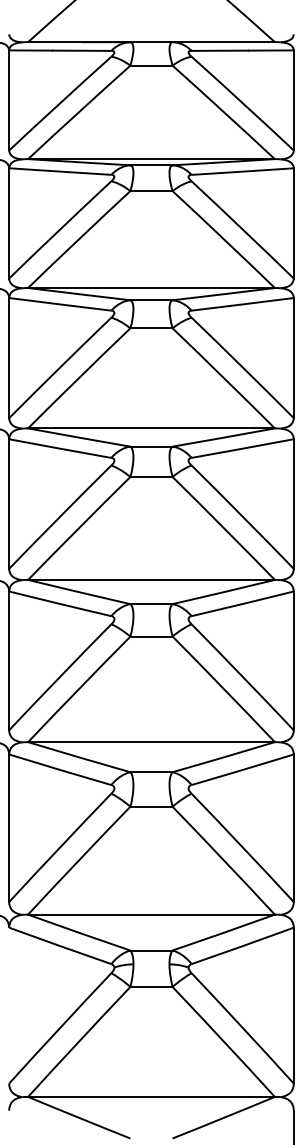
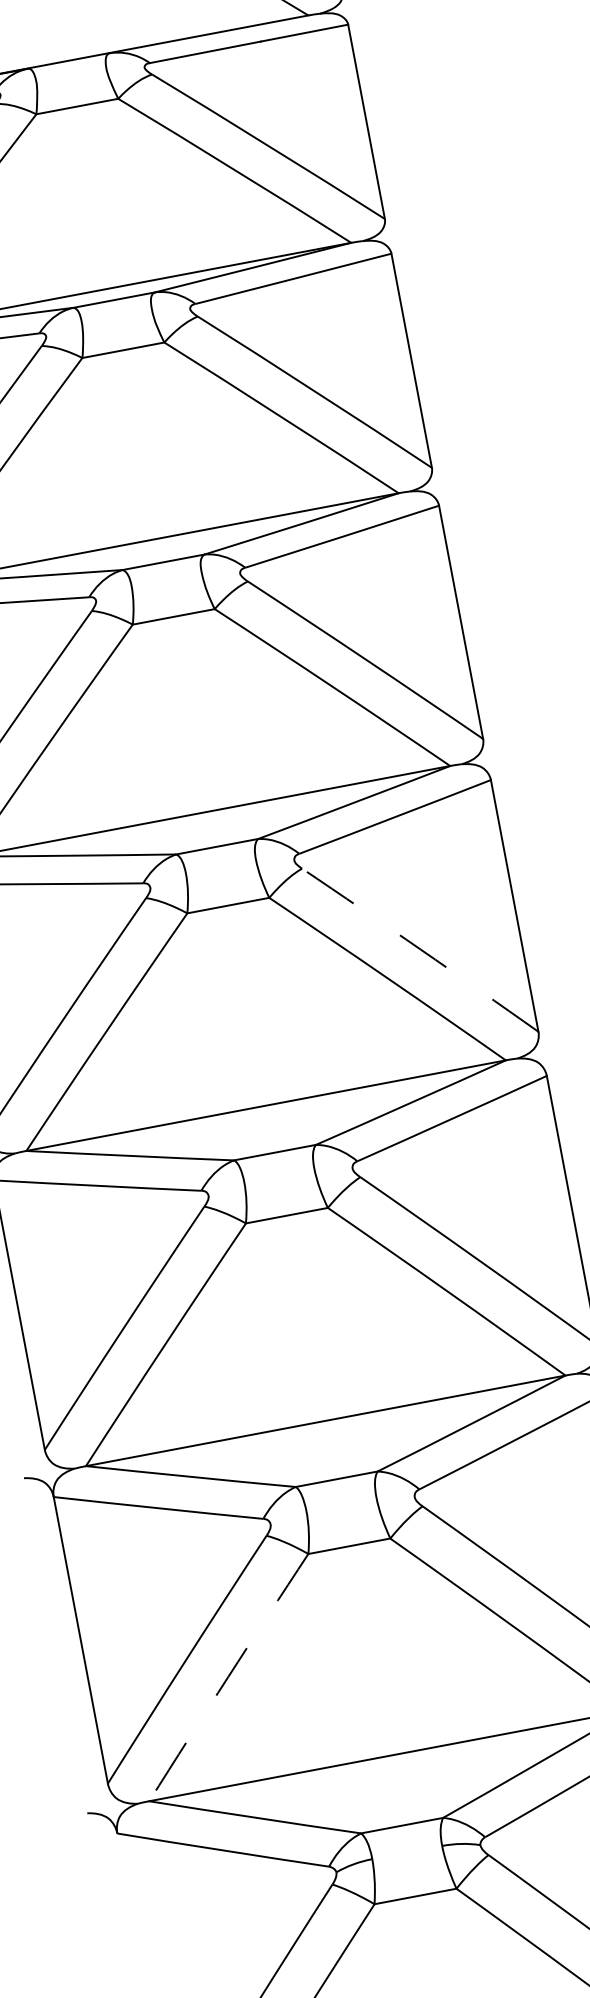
arc: (243, 516) -> (421, 948), solid -> dashed
arc: (78, 860) -> (227, 1677), solid -> dashed

